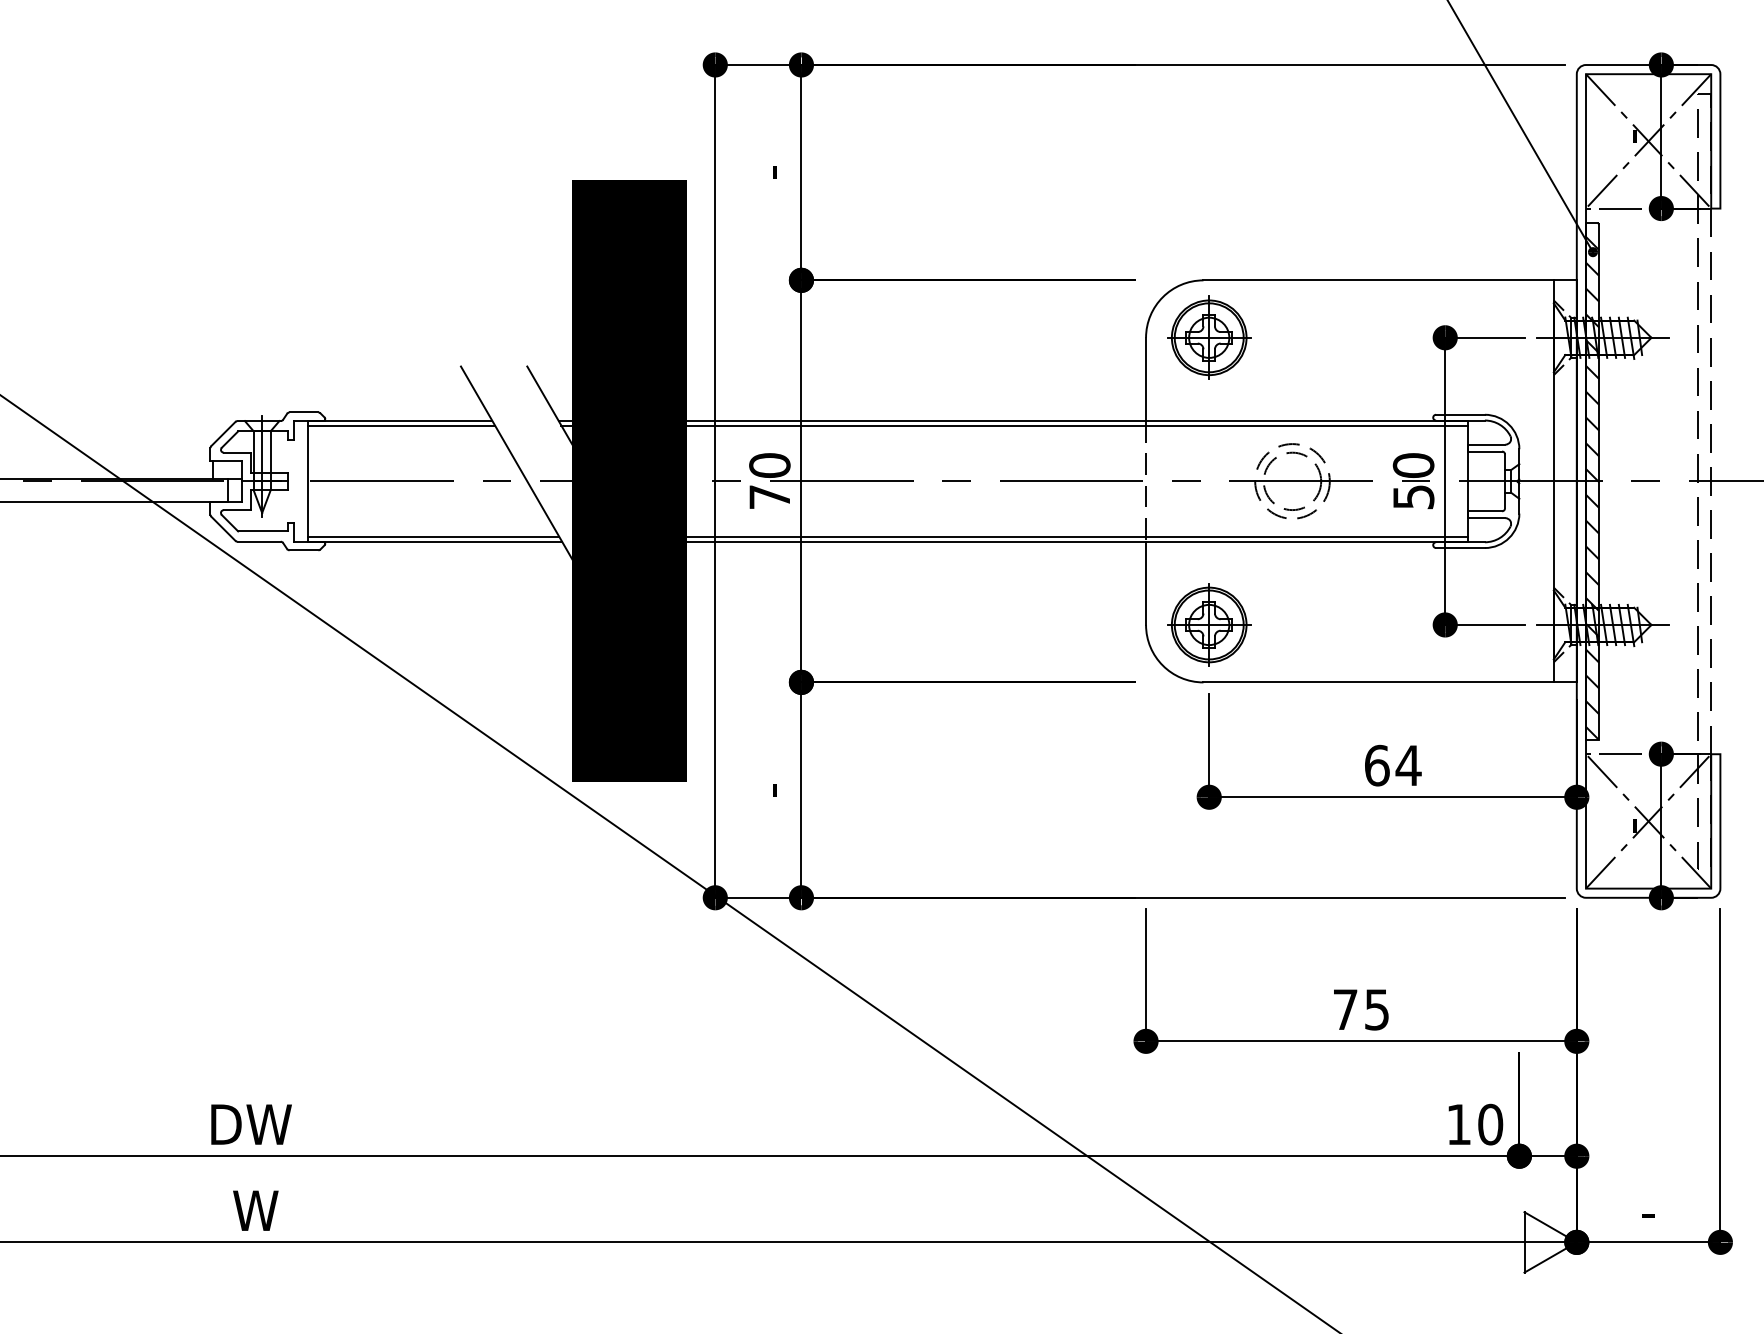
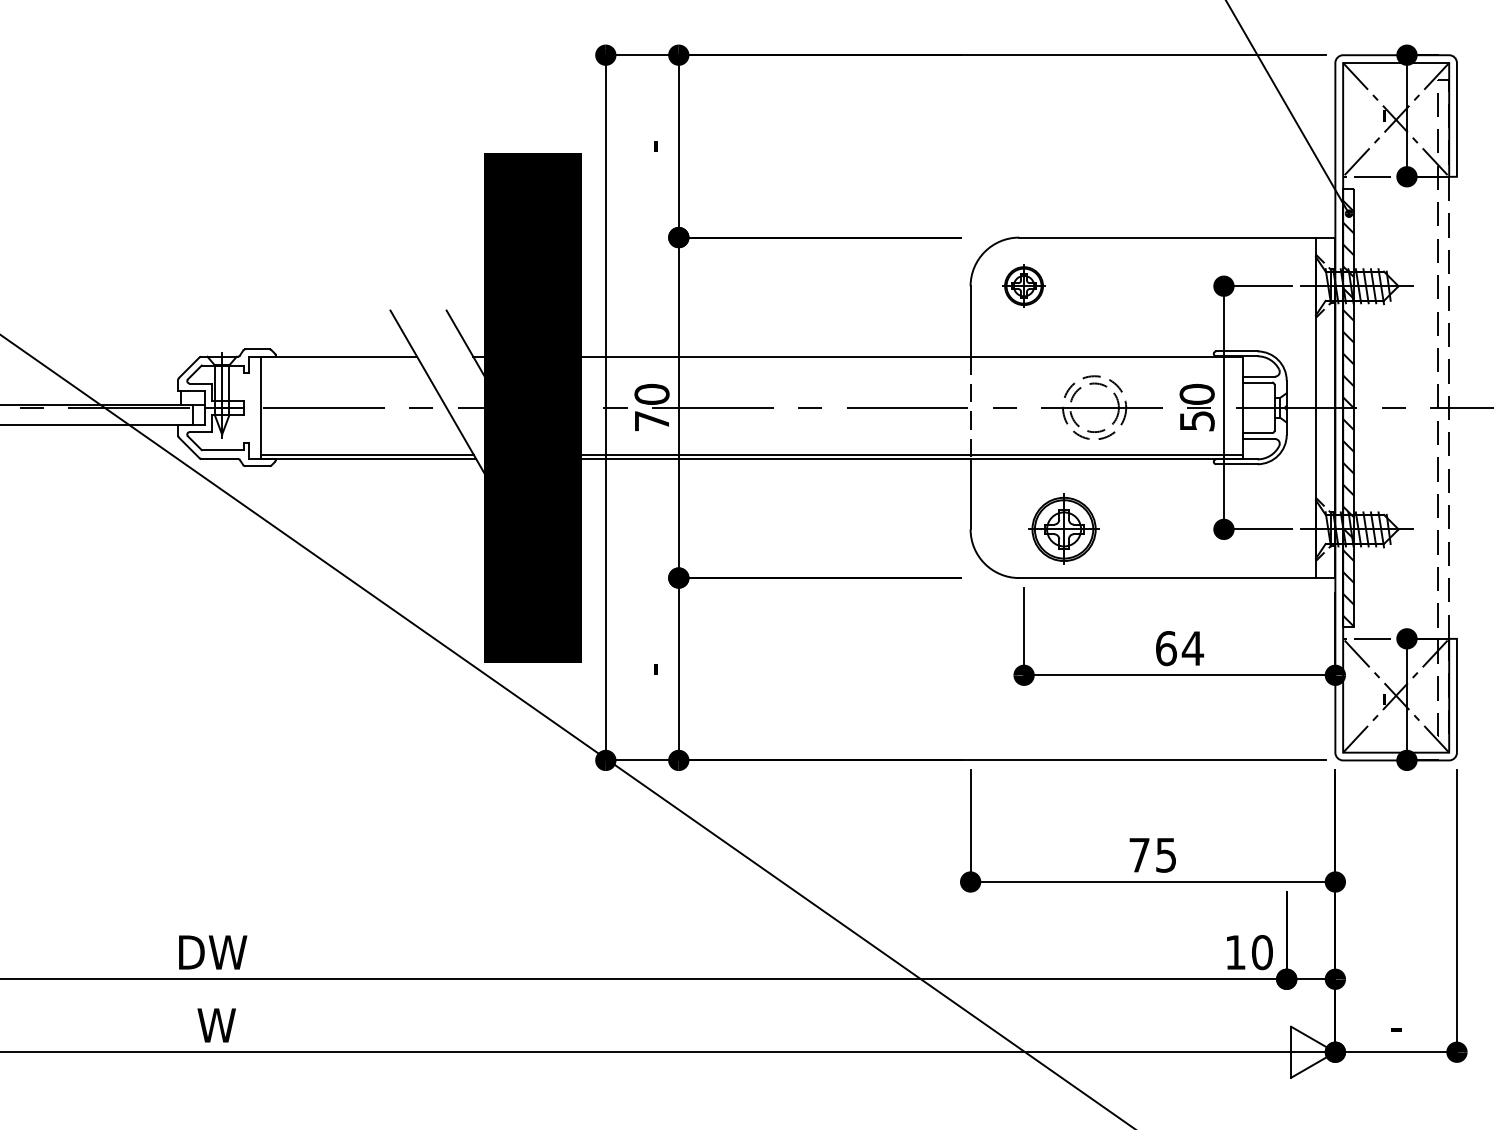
part: (1208, 336) -> (1023, 285), size x0.6
line: (401, 425) -> (340, 360), removed
line: (1013, 425) -> (858, 360), removed
part: (1208, 623) -> (1063, 528), moved

